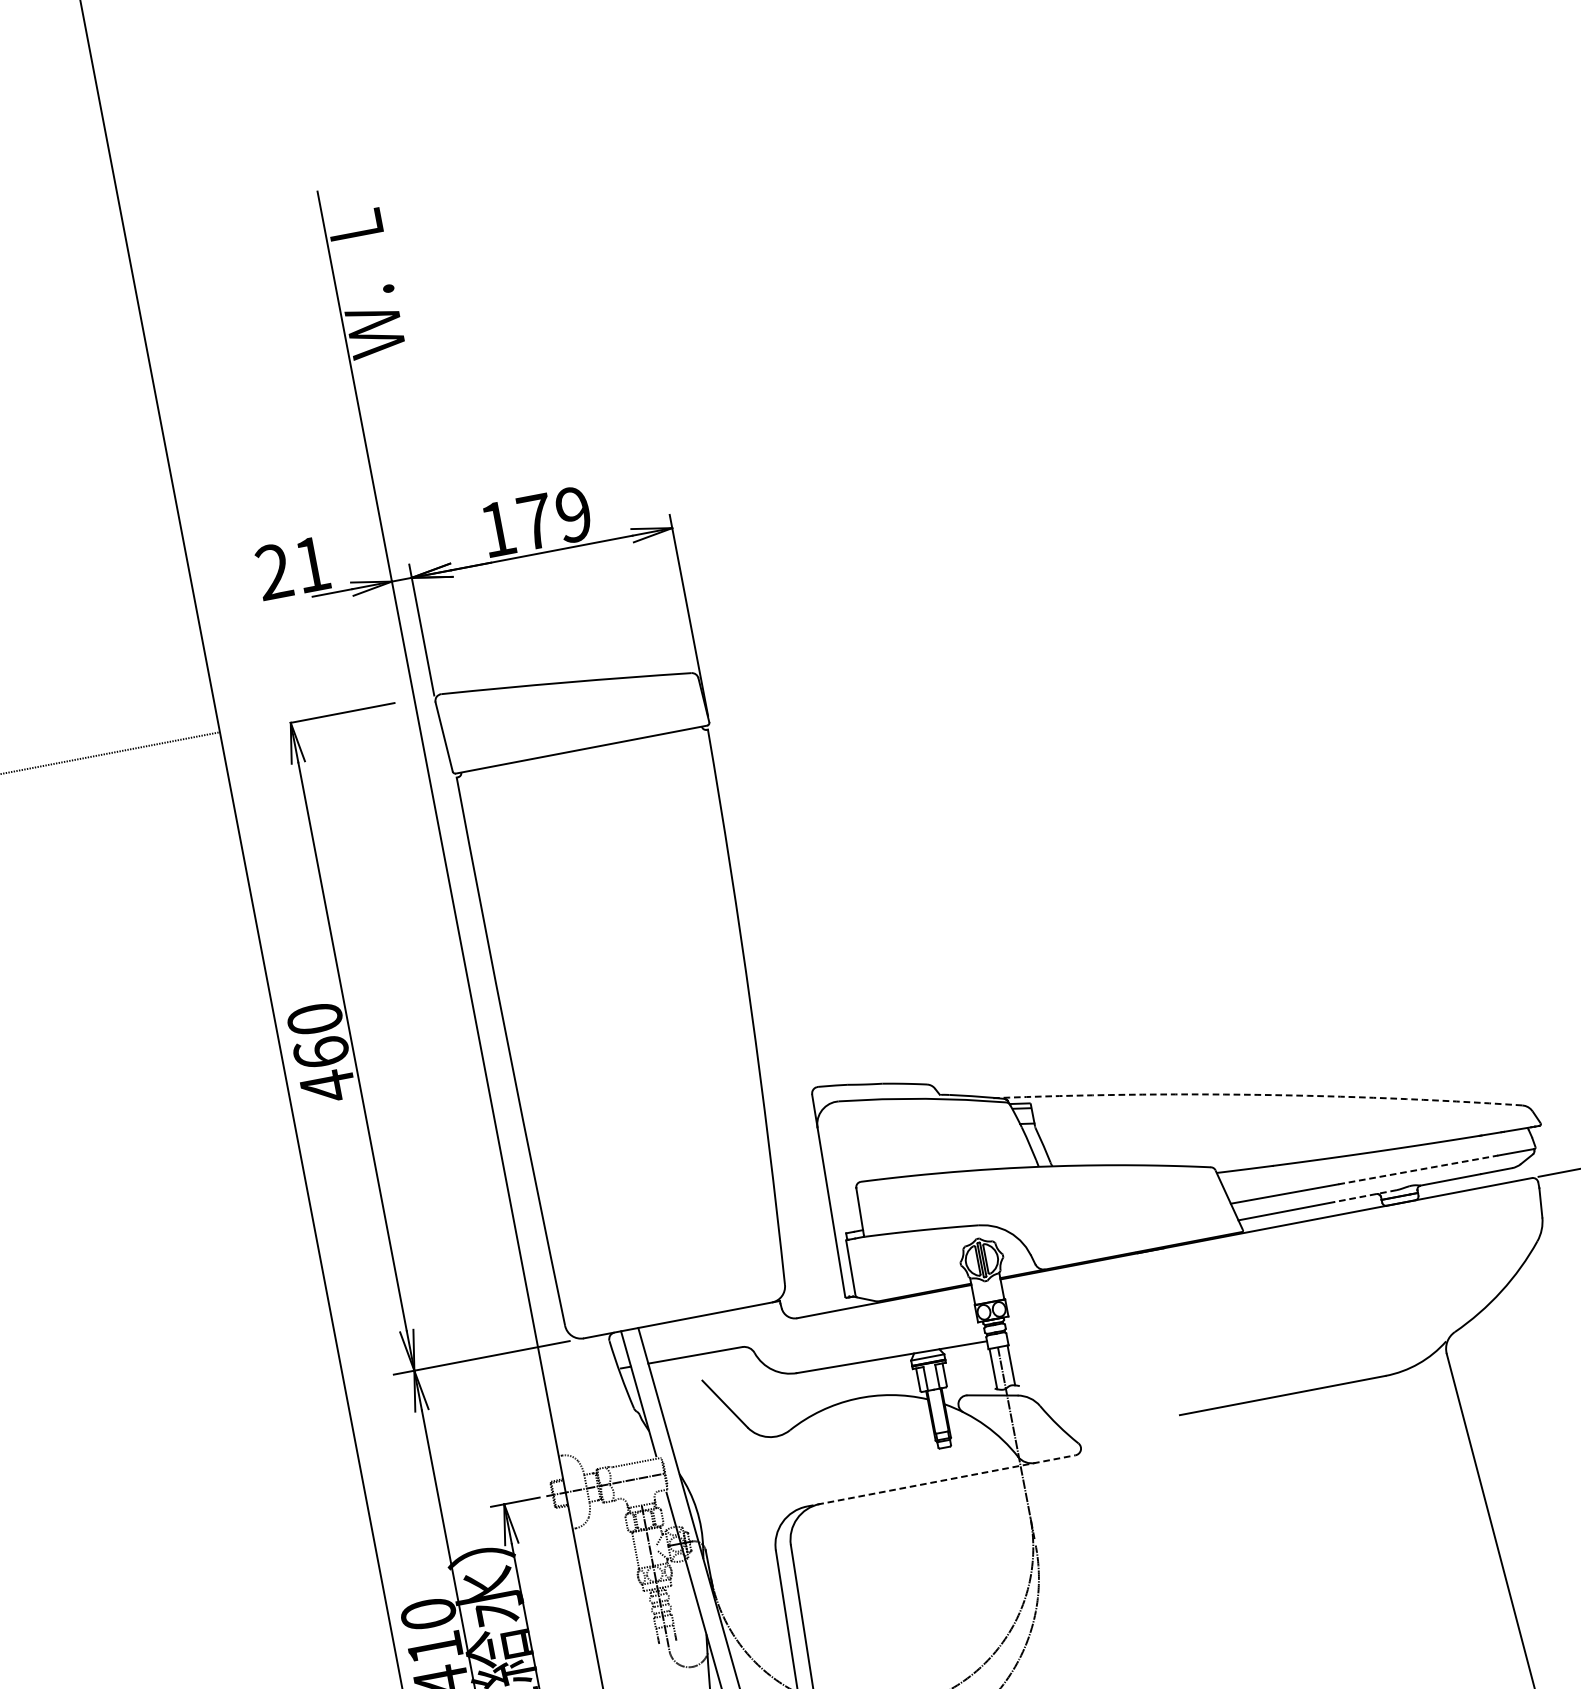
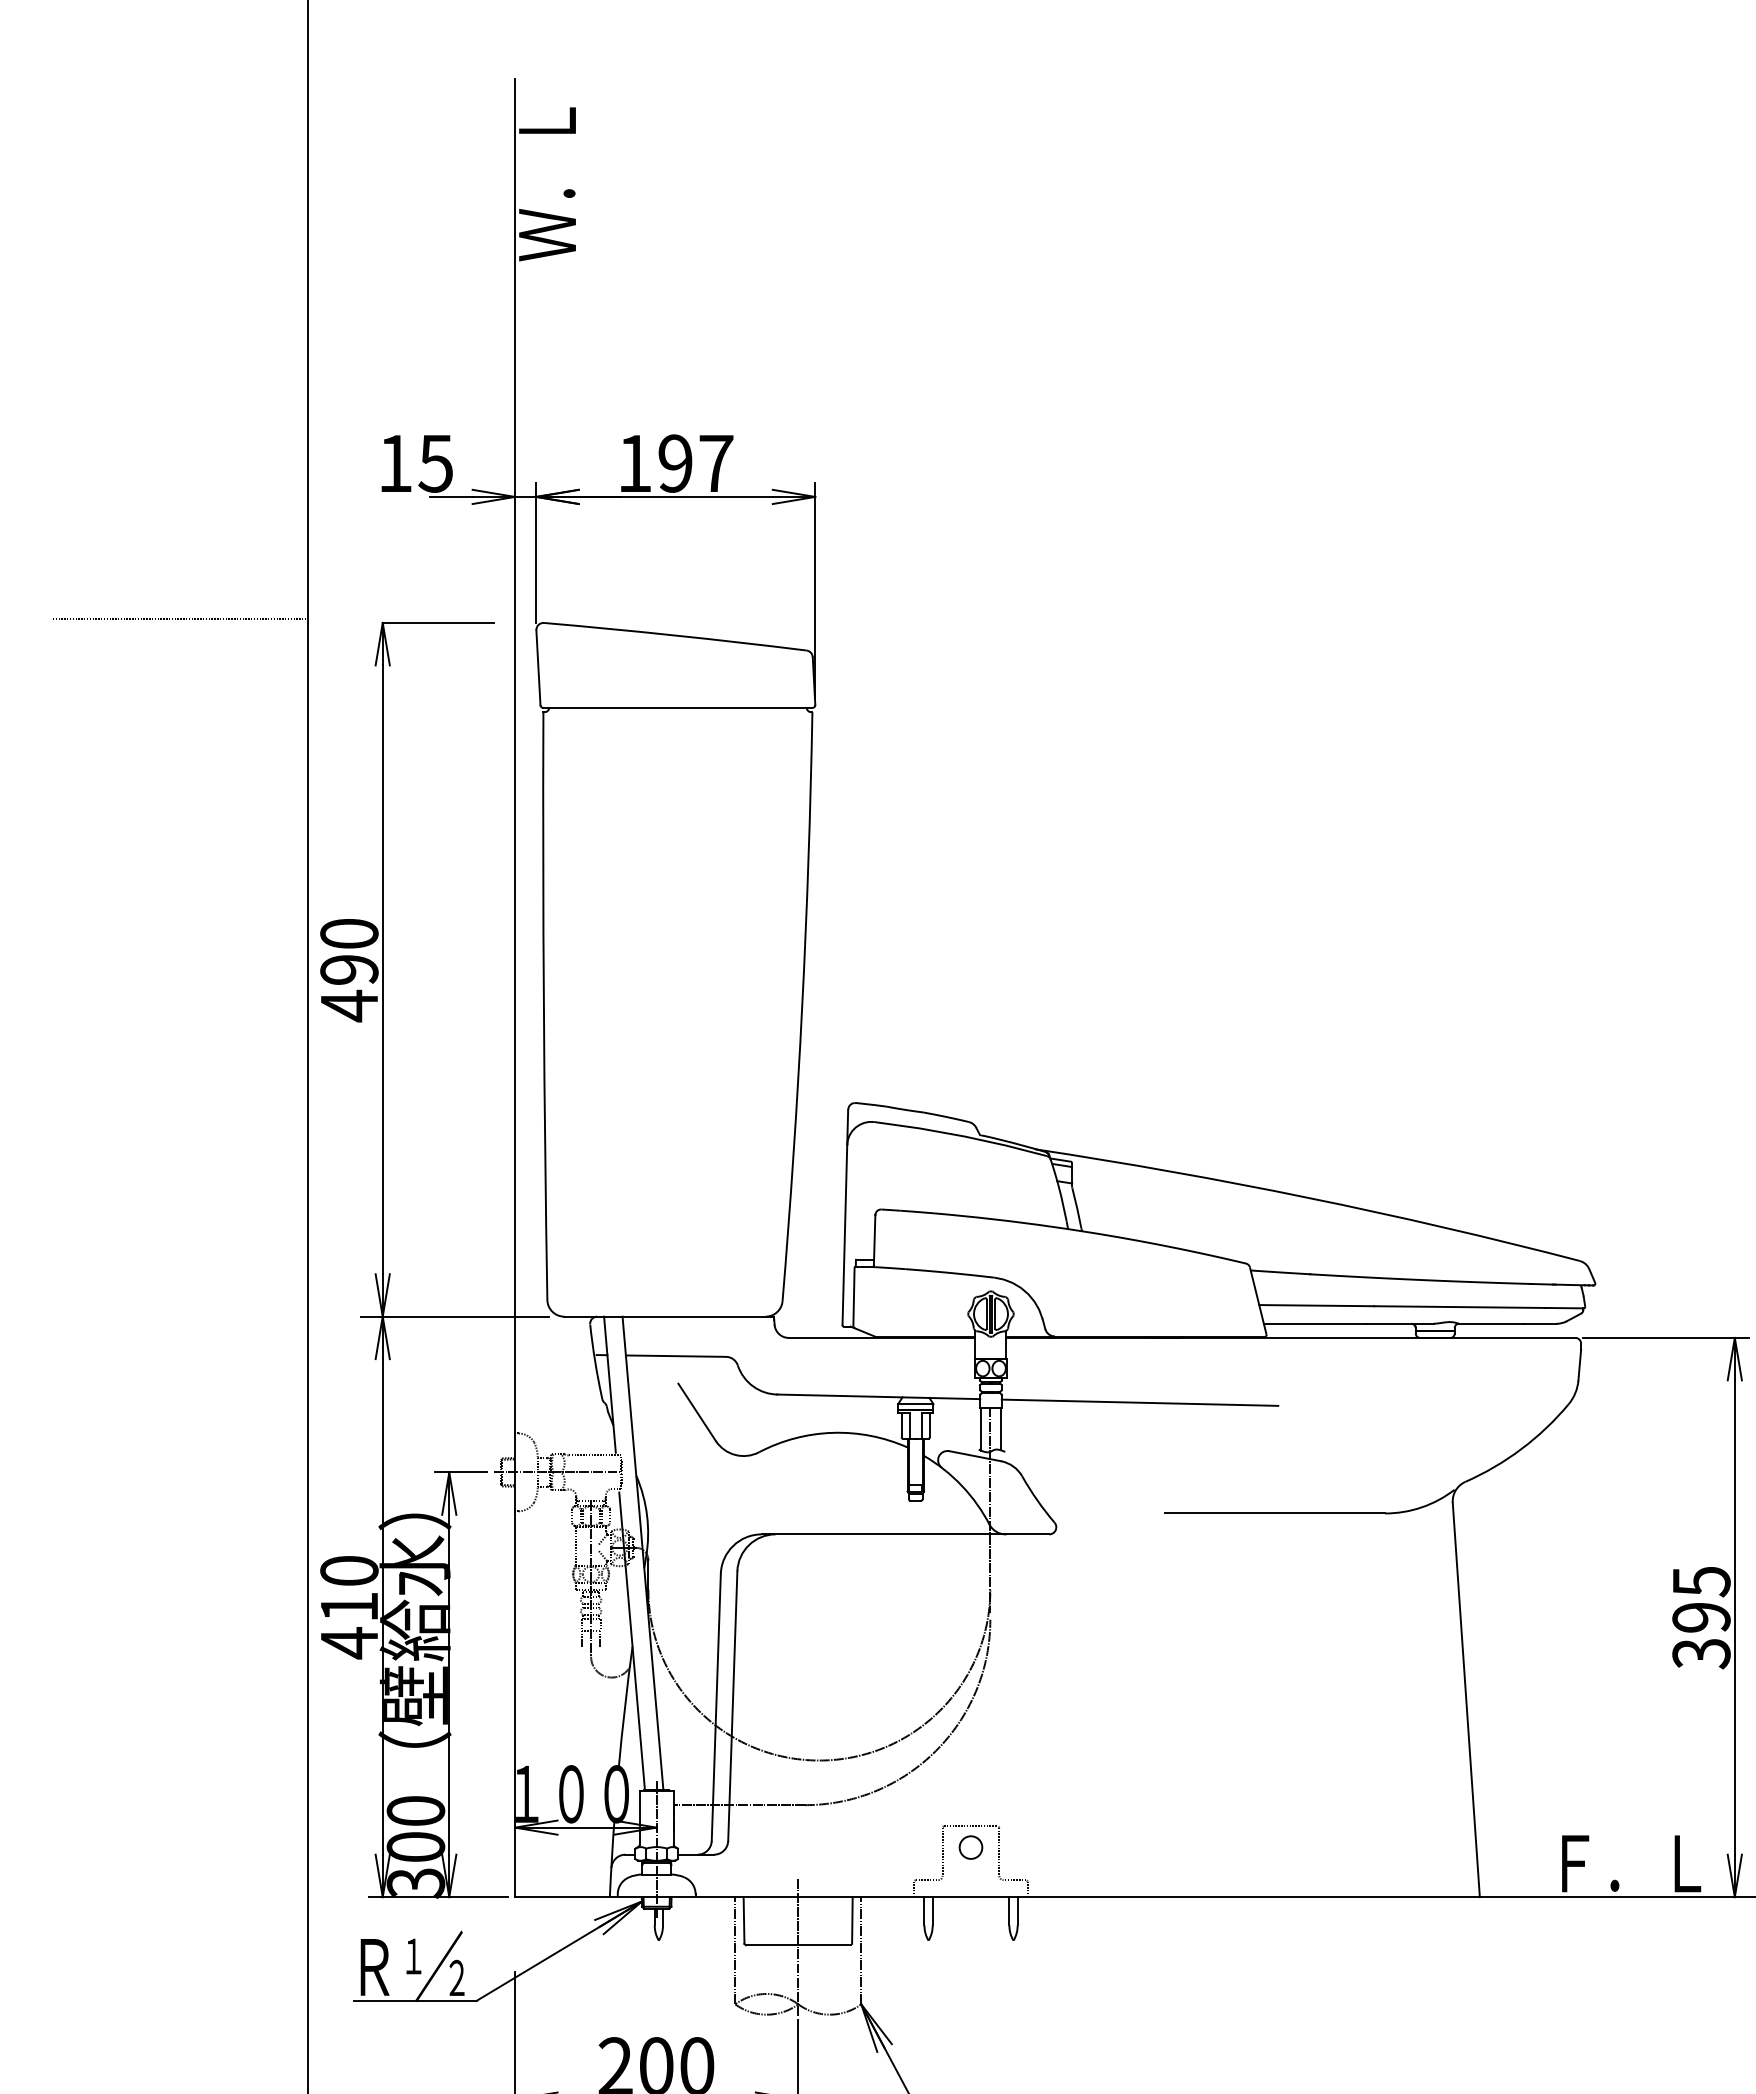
text: (554, 518) -> (695, 463), 179 -> 197
text: (292, 568) -> (415, 463), 21 -> 15
text: (321, 1052) -> (349, 969), 460 -> 490
arc: (1257, 1094) -> (1308, 1197), dashed -> solid
line: (1419, 1170) -> (1460, 1307), dashed -> solid
line: (1365, 1195) -> (1399, 1323), dashed -> solid
line: (1136, 1316) -> (1139, 1402), added
line: (941, 1481) -> (905, 1534), dashed -> solid

